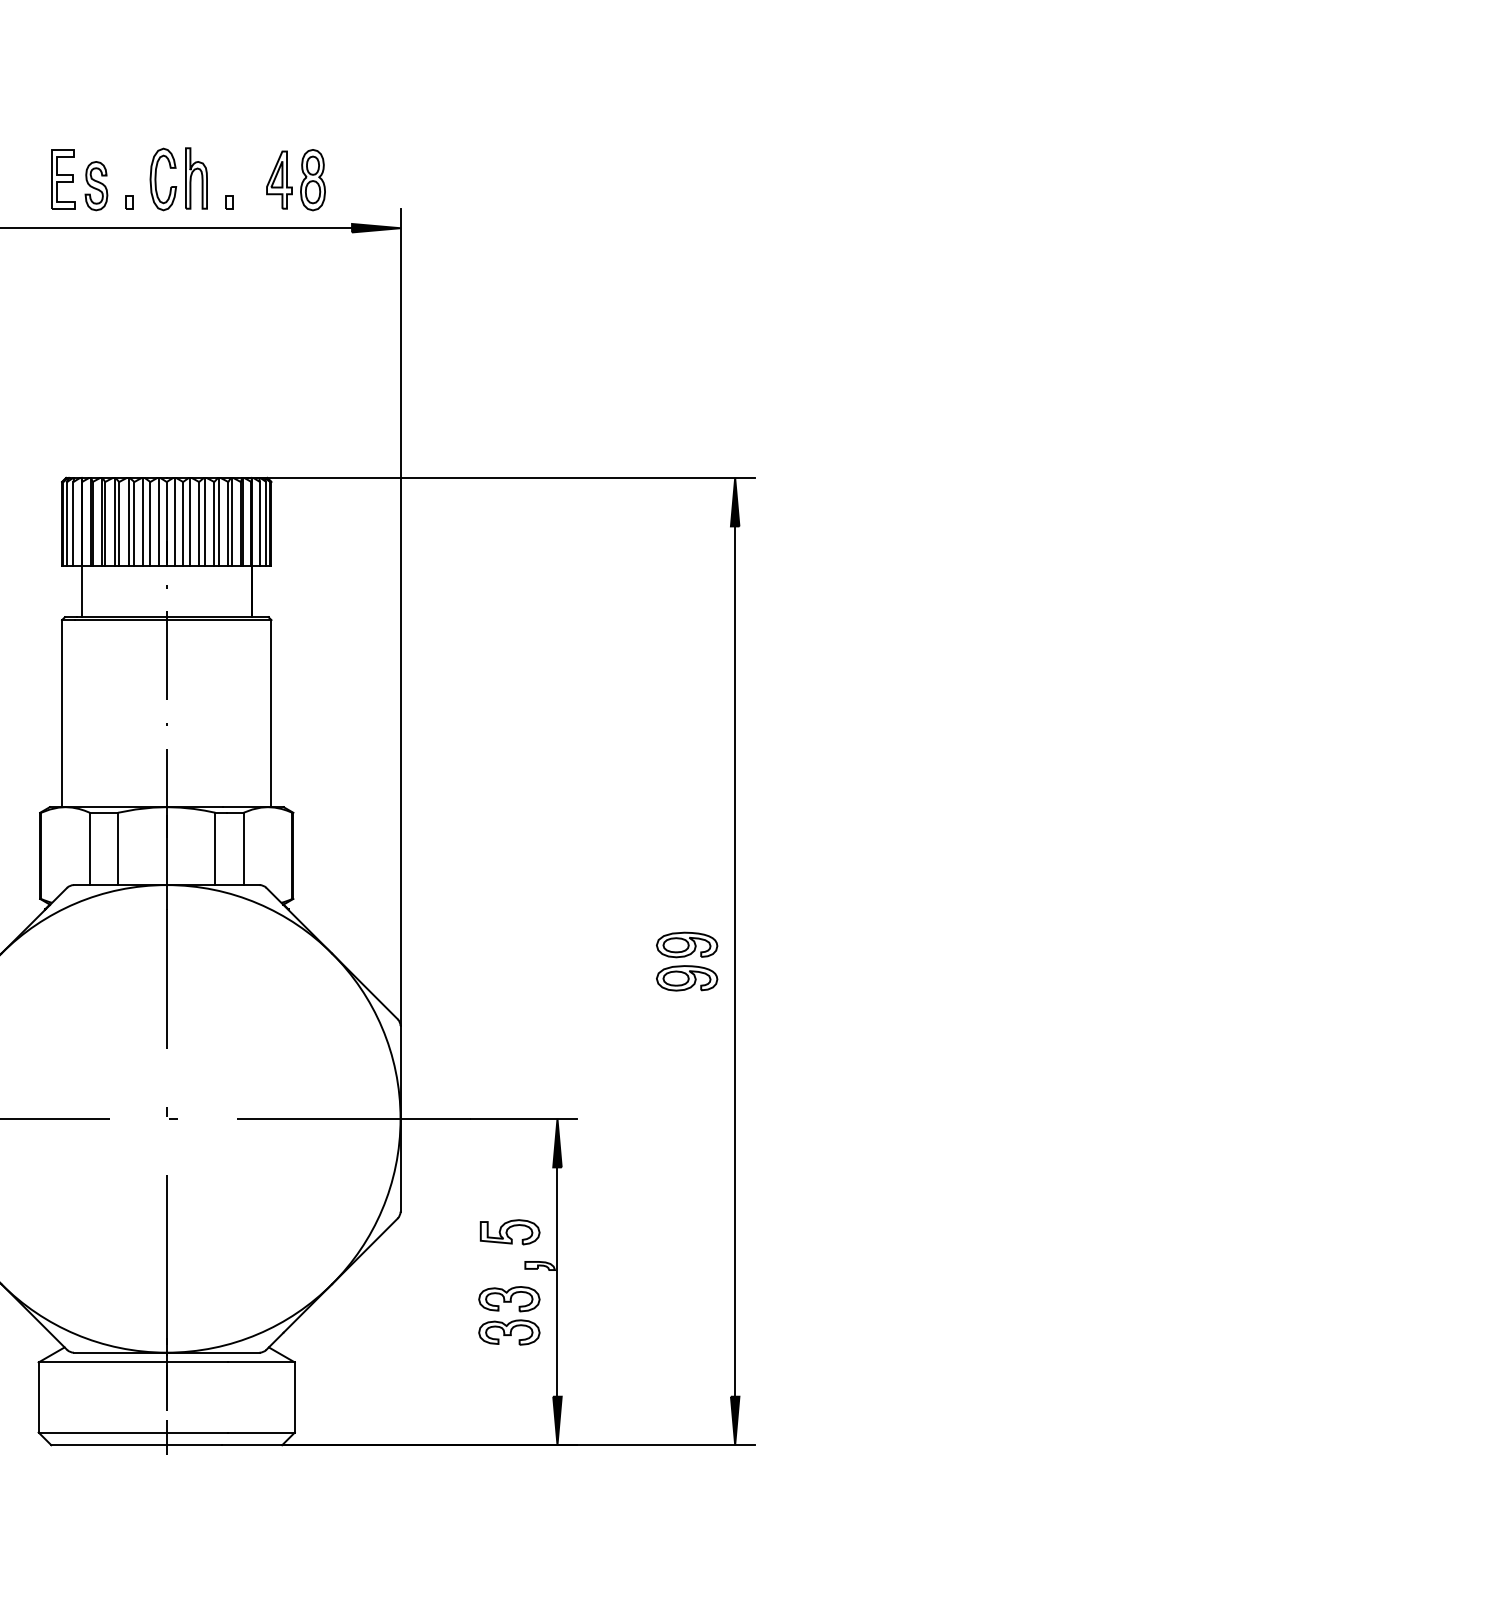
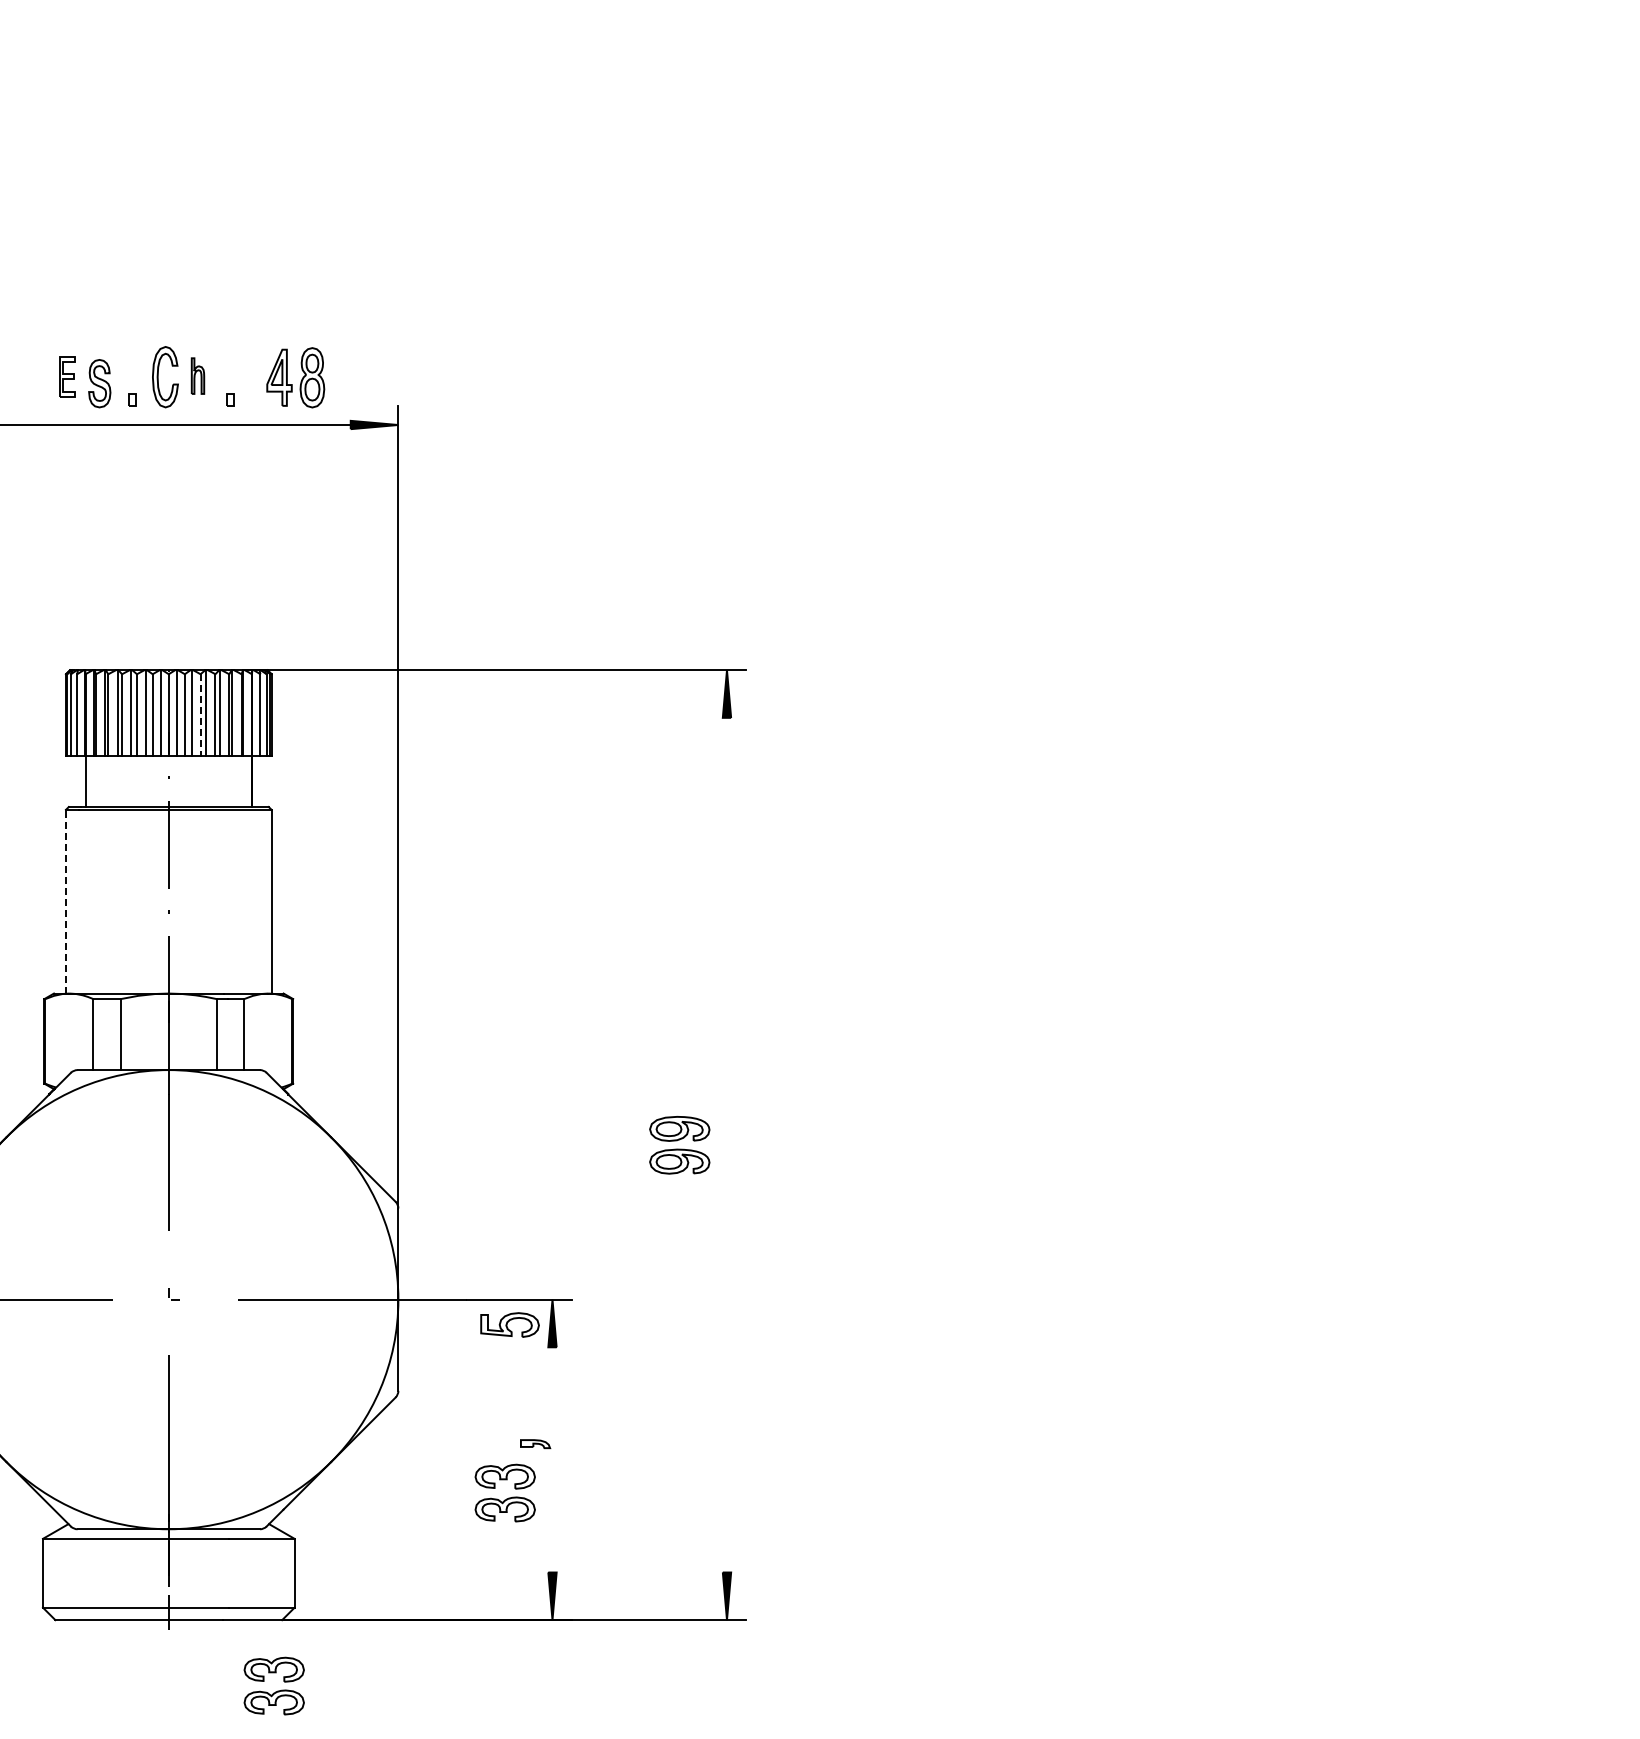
part: (195, 177) -> (197, 375), size x0.6
part: (63, 178) -> (67, 376), size x0.7
line: (199, 524) -> (200, 715), solid -> dashed
line: (61, 713) -> (65, 901), solid -> dashed
line: (734, 960) -> (726, 1144), removed
part: (509, 1231) -> (509, 1324), moved
line: (557, 1281) -> (552, 1459), removed
part: (275, 1517) -> (275, 1691), added

